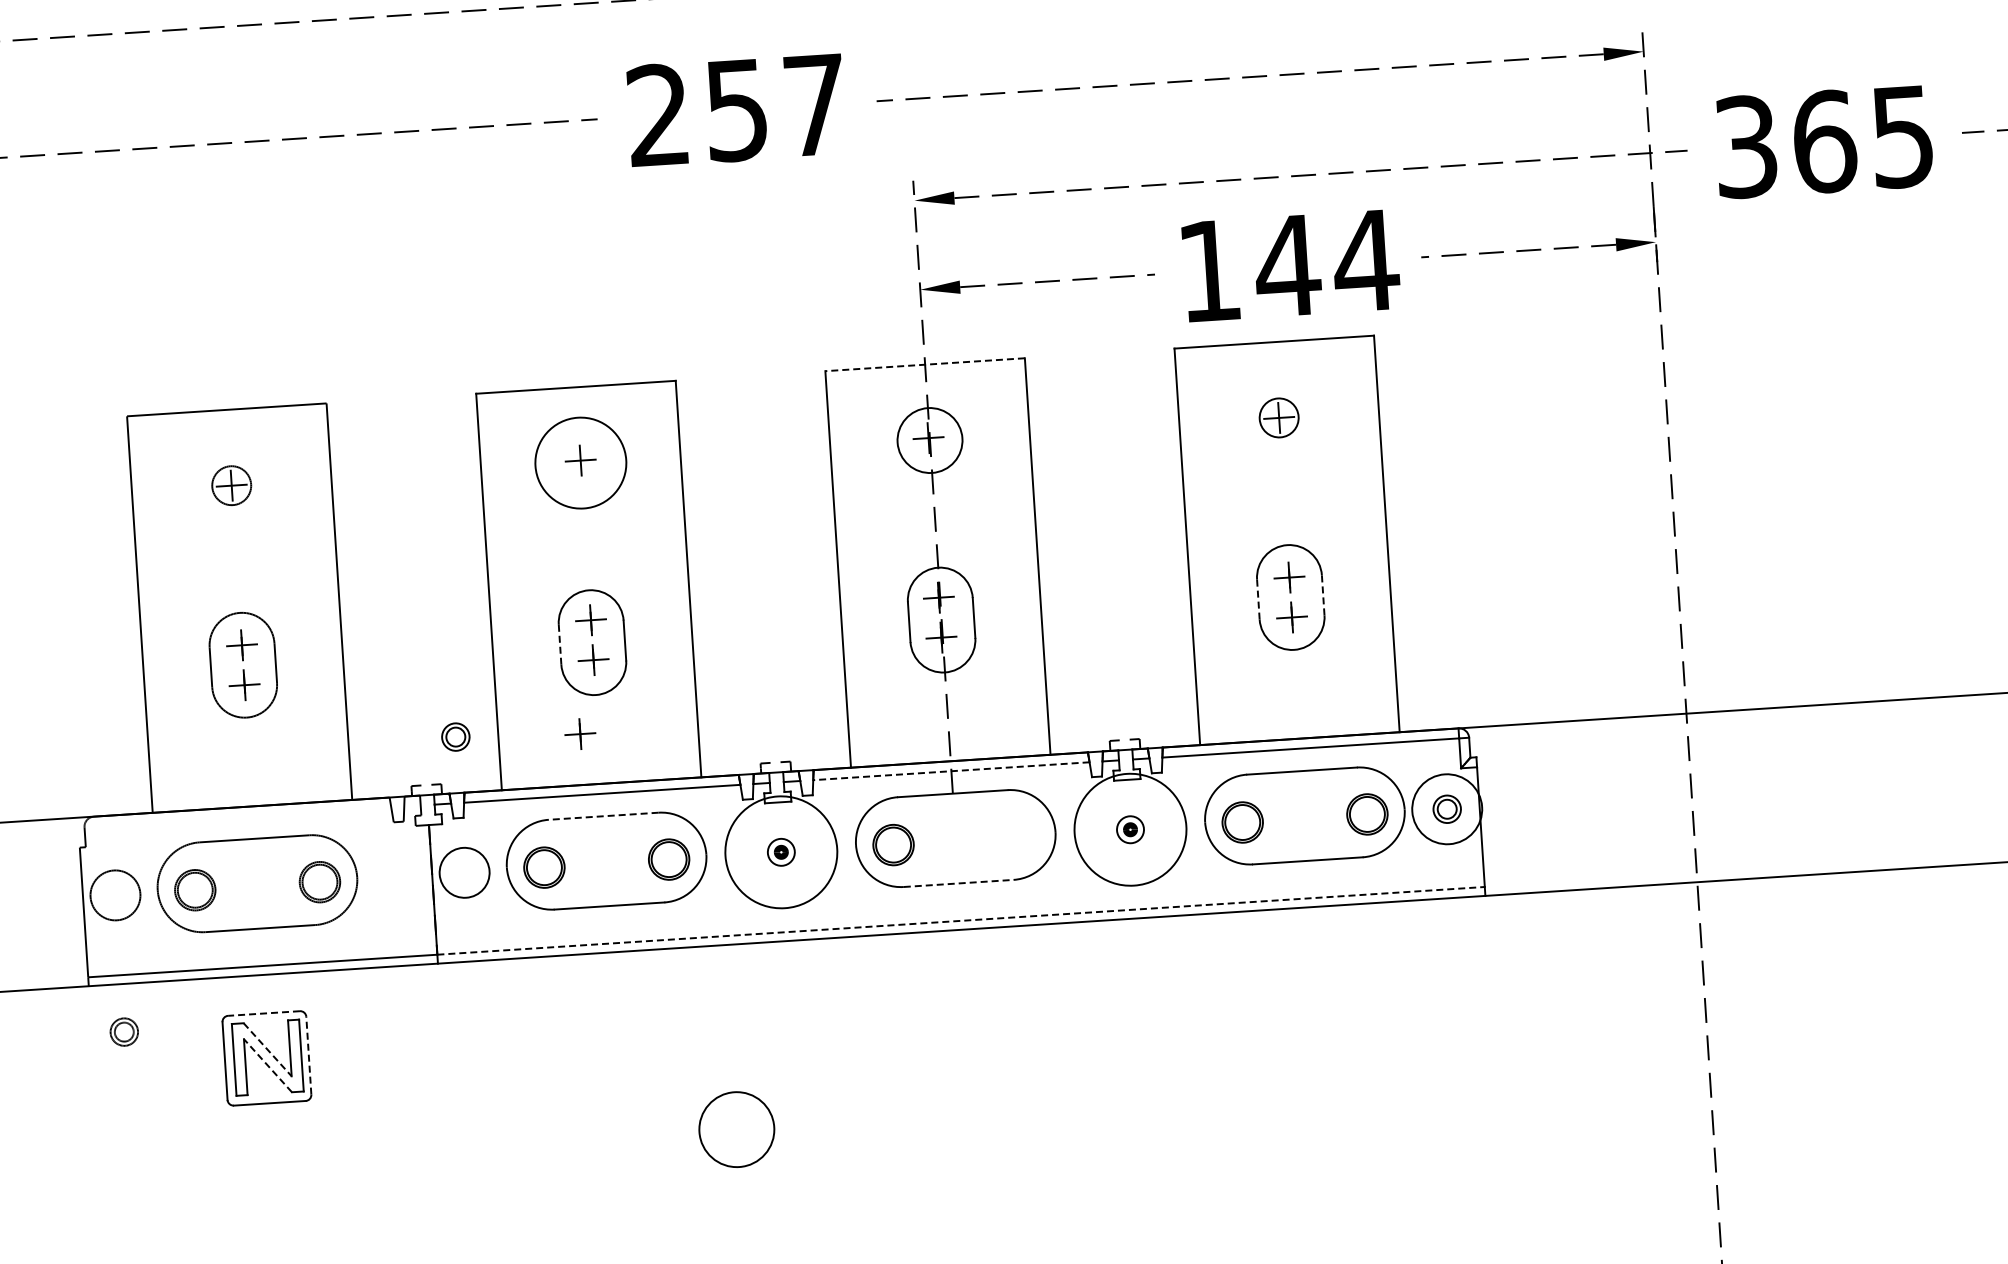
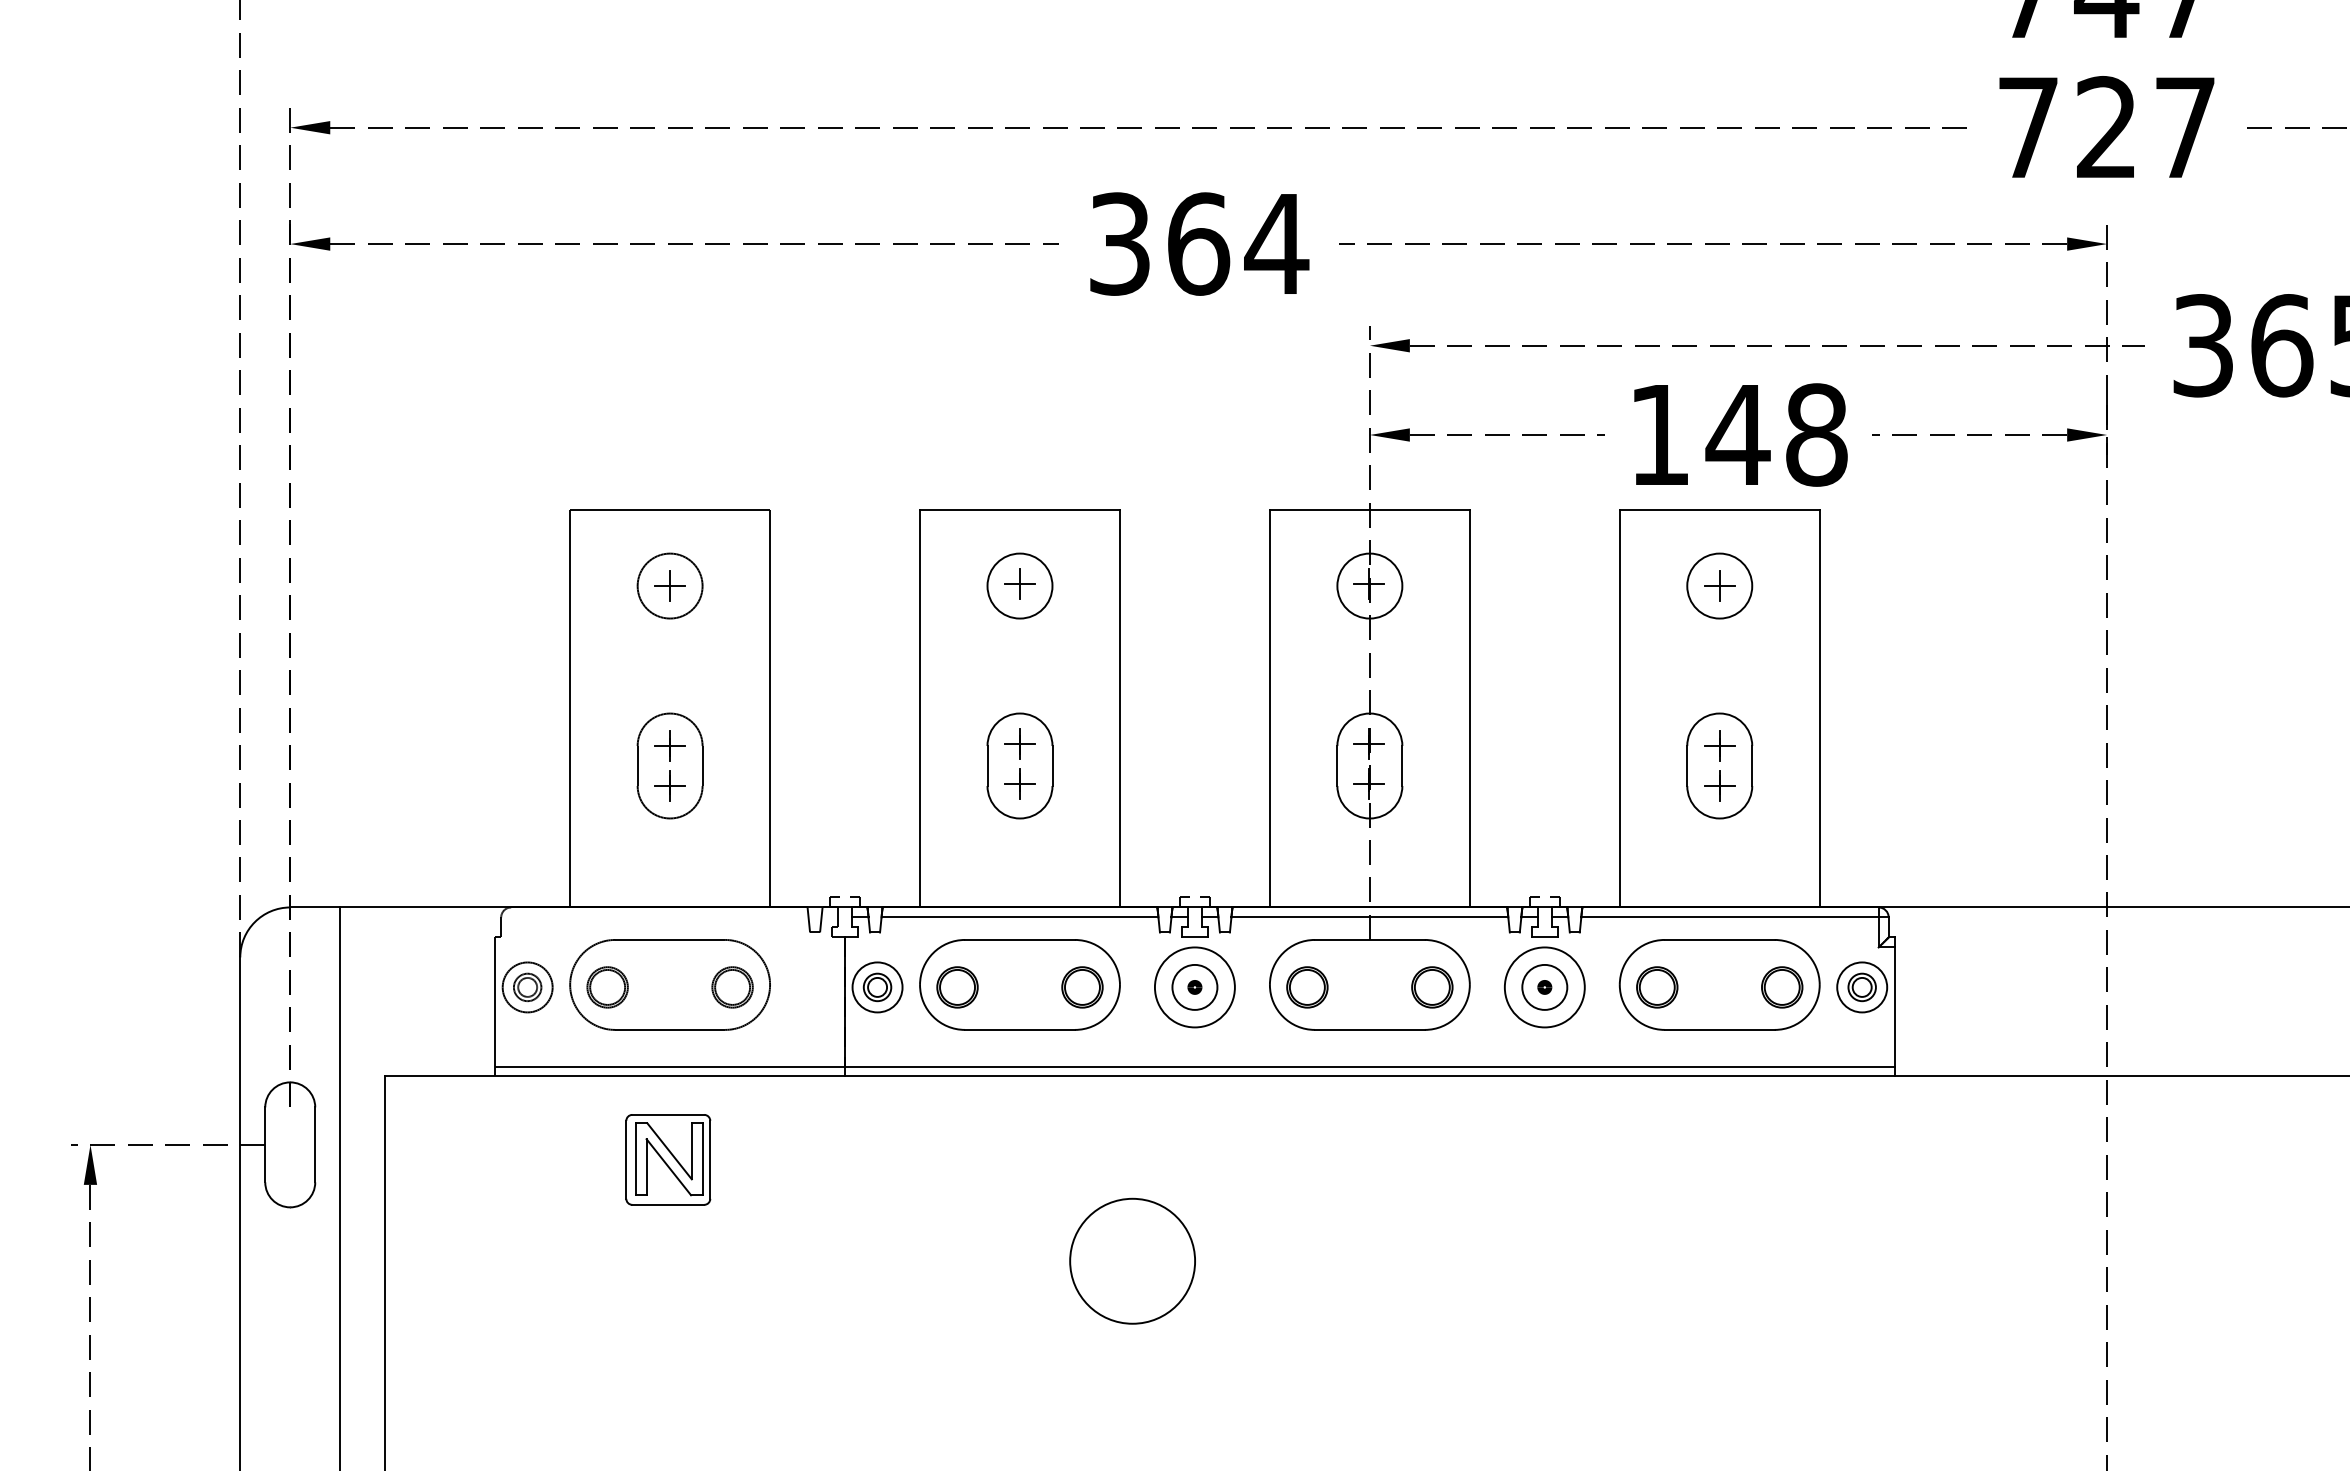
text: (737, 109) -> (1199, 243), 257 -> 364
text: (1365, 260) -> (1816, 434), 144 -> 148
line: (924, 365) -> (1369, 510), dashed -> solid
circle: (1278, 417) -> (1719, 585), size x1.67
circle: (580, 462) -> (1019, 585), size x0.71
circle: (231, 485) -> (669, 585), size x1.67
line: (1323, 595) -> (1752, 766), dashed -> solid
line: (1258, 600) -> (1687, 766), dashed -> solid
line: (560, 645) -> (987, 766), dashed -> solid
part: (579, 734) -> (1001, 856), removed
part: (455, 737) -> (877, 987), moved
line: (951, 771) -> (1369, 917), dashed -> solid
circle: (1447, 809) -> (1862, 987), size x0.71
line: (604, 815) -> (1020, 939), dashed -> solid
circle: (1130, 828) -> (1544, 986), size x1.67
circle: (1130, 829) -> (1544, 987), size x0.71
part: (1018, 837) -> (1432, 987), added
circle: (780, 851) -> (1194, 986), size x1.67
circle: (780, 852) -> (1194, 987), size x0.71
line: (958, 883) -> (1369, 1029), dashed -> solid
line: (960, 920) -> (1369, 1067), dashed -> solid
line: (264, 1013) -> (668, 1114), dashed -> solid
part: (124, 1032) -> (527, 987), moved
line: (267, 1049) -> (669, 1151), dashed -> solid
line: (309, 1055) -> (710, 1159), dashed -> solid
line: (267, 1066) -> (668, 1167), dashed -> solid
circle: (736, 1128) -> (1132, 1260), size x1.67

